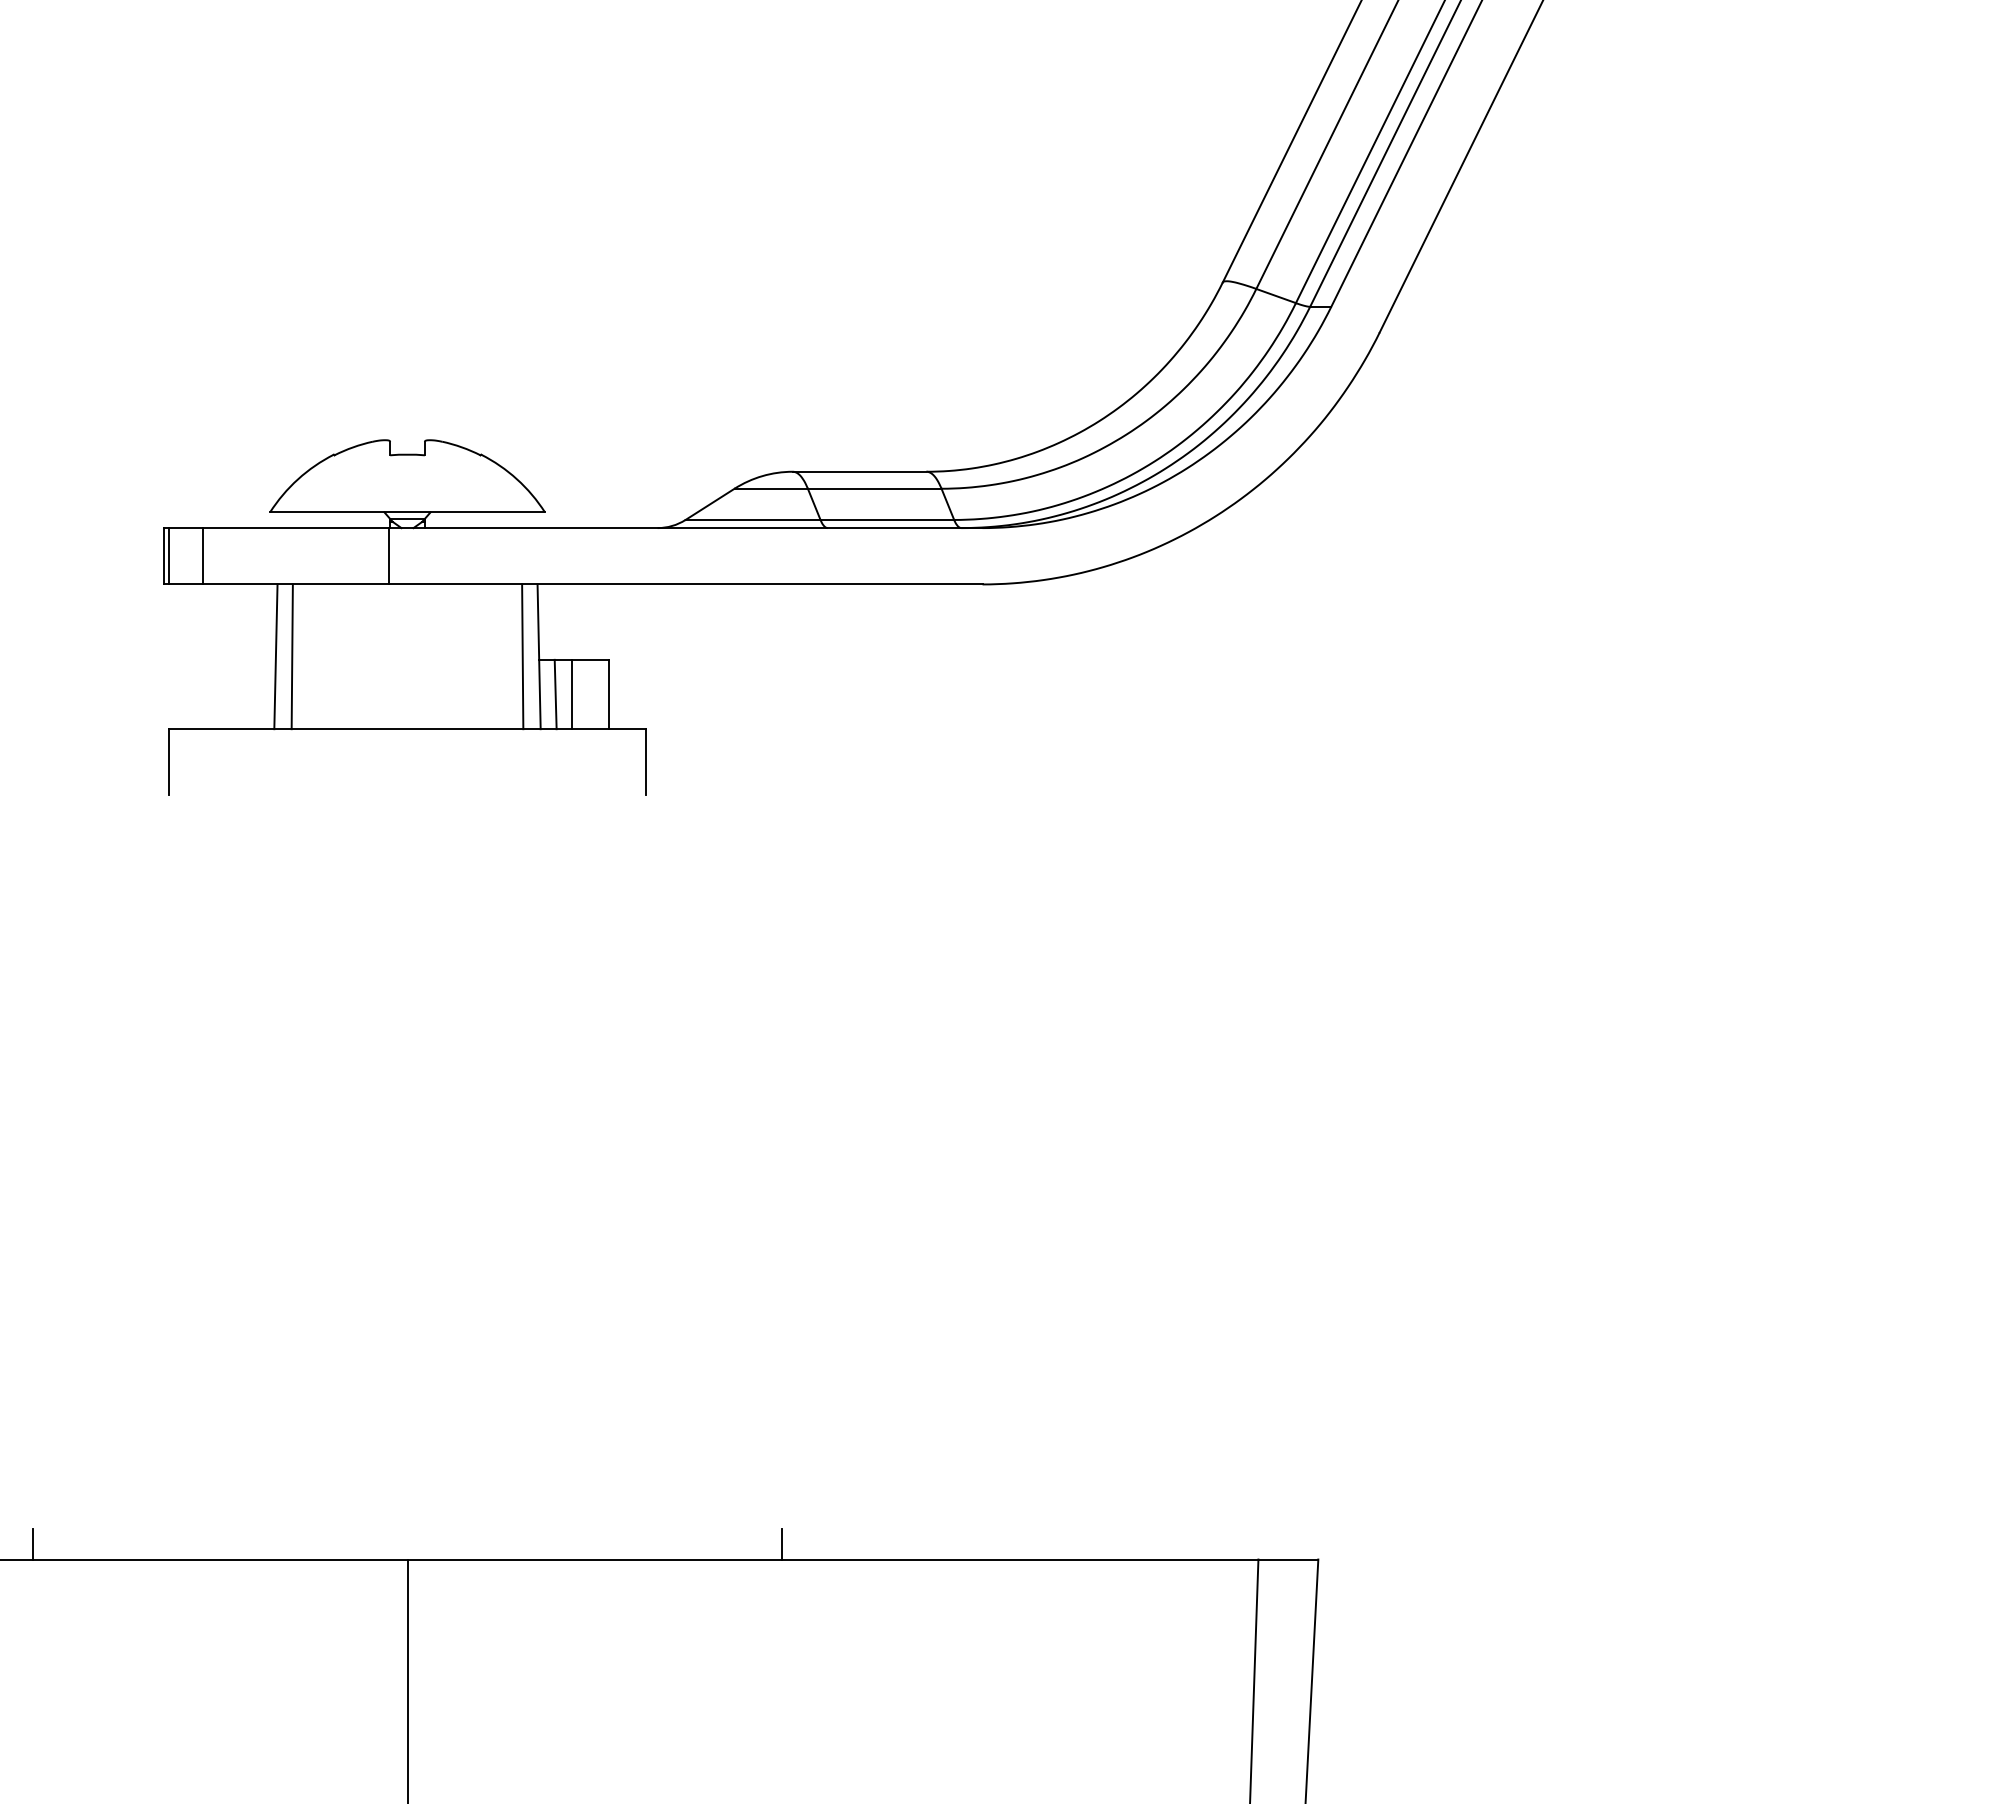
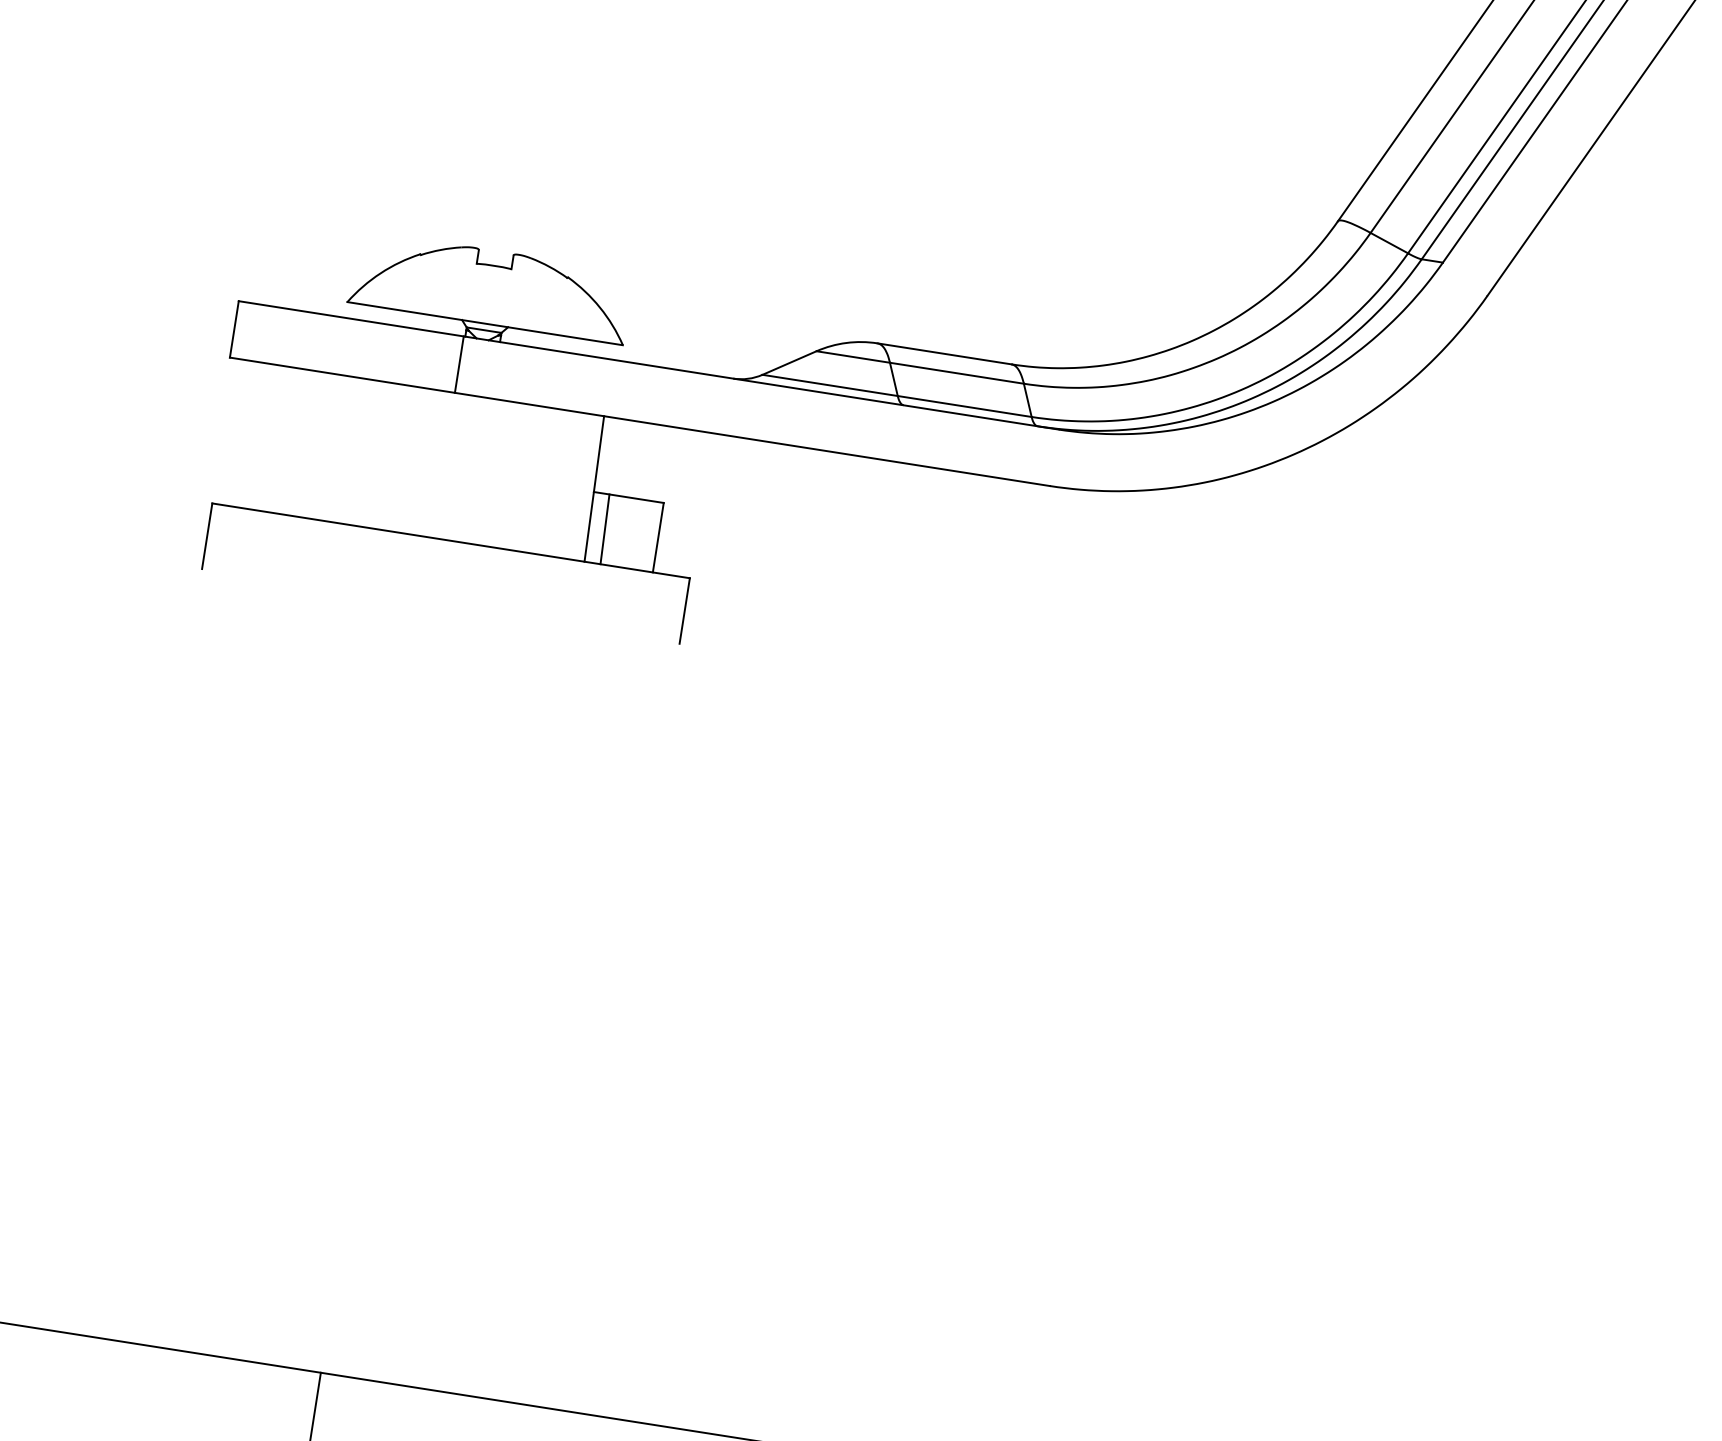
line: (169, 556) -> (239, 330), removed
line: (202, 556) -> (272, 335), removed
line: (275, 656) -> (330, 447), removed
line: (291, 656) -> (346, 449), removed
line: (522, 656) -> (577, 486), removed
line: (572, 694) -> (621, 531), removed
line: (782, 1544) -> (698, 1416), removed

